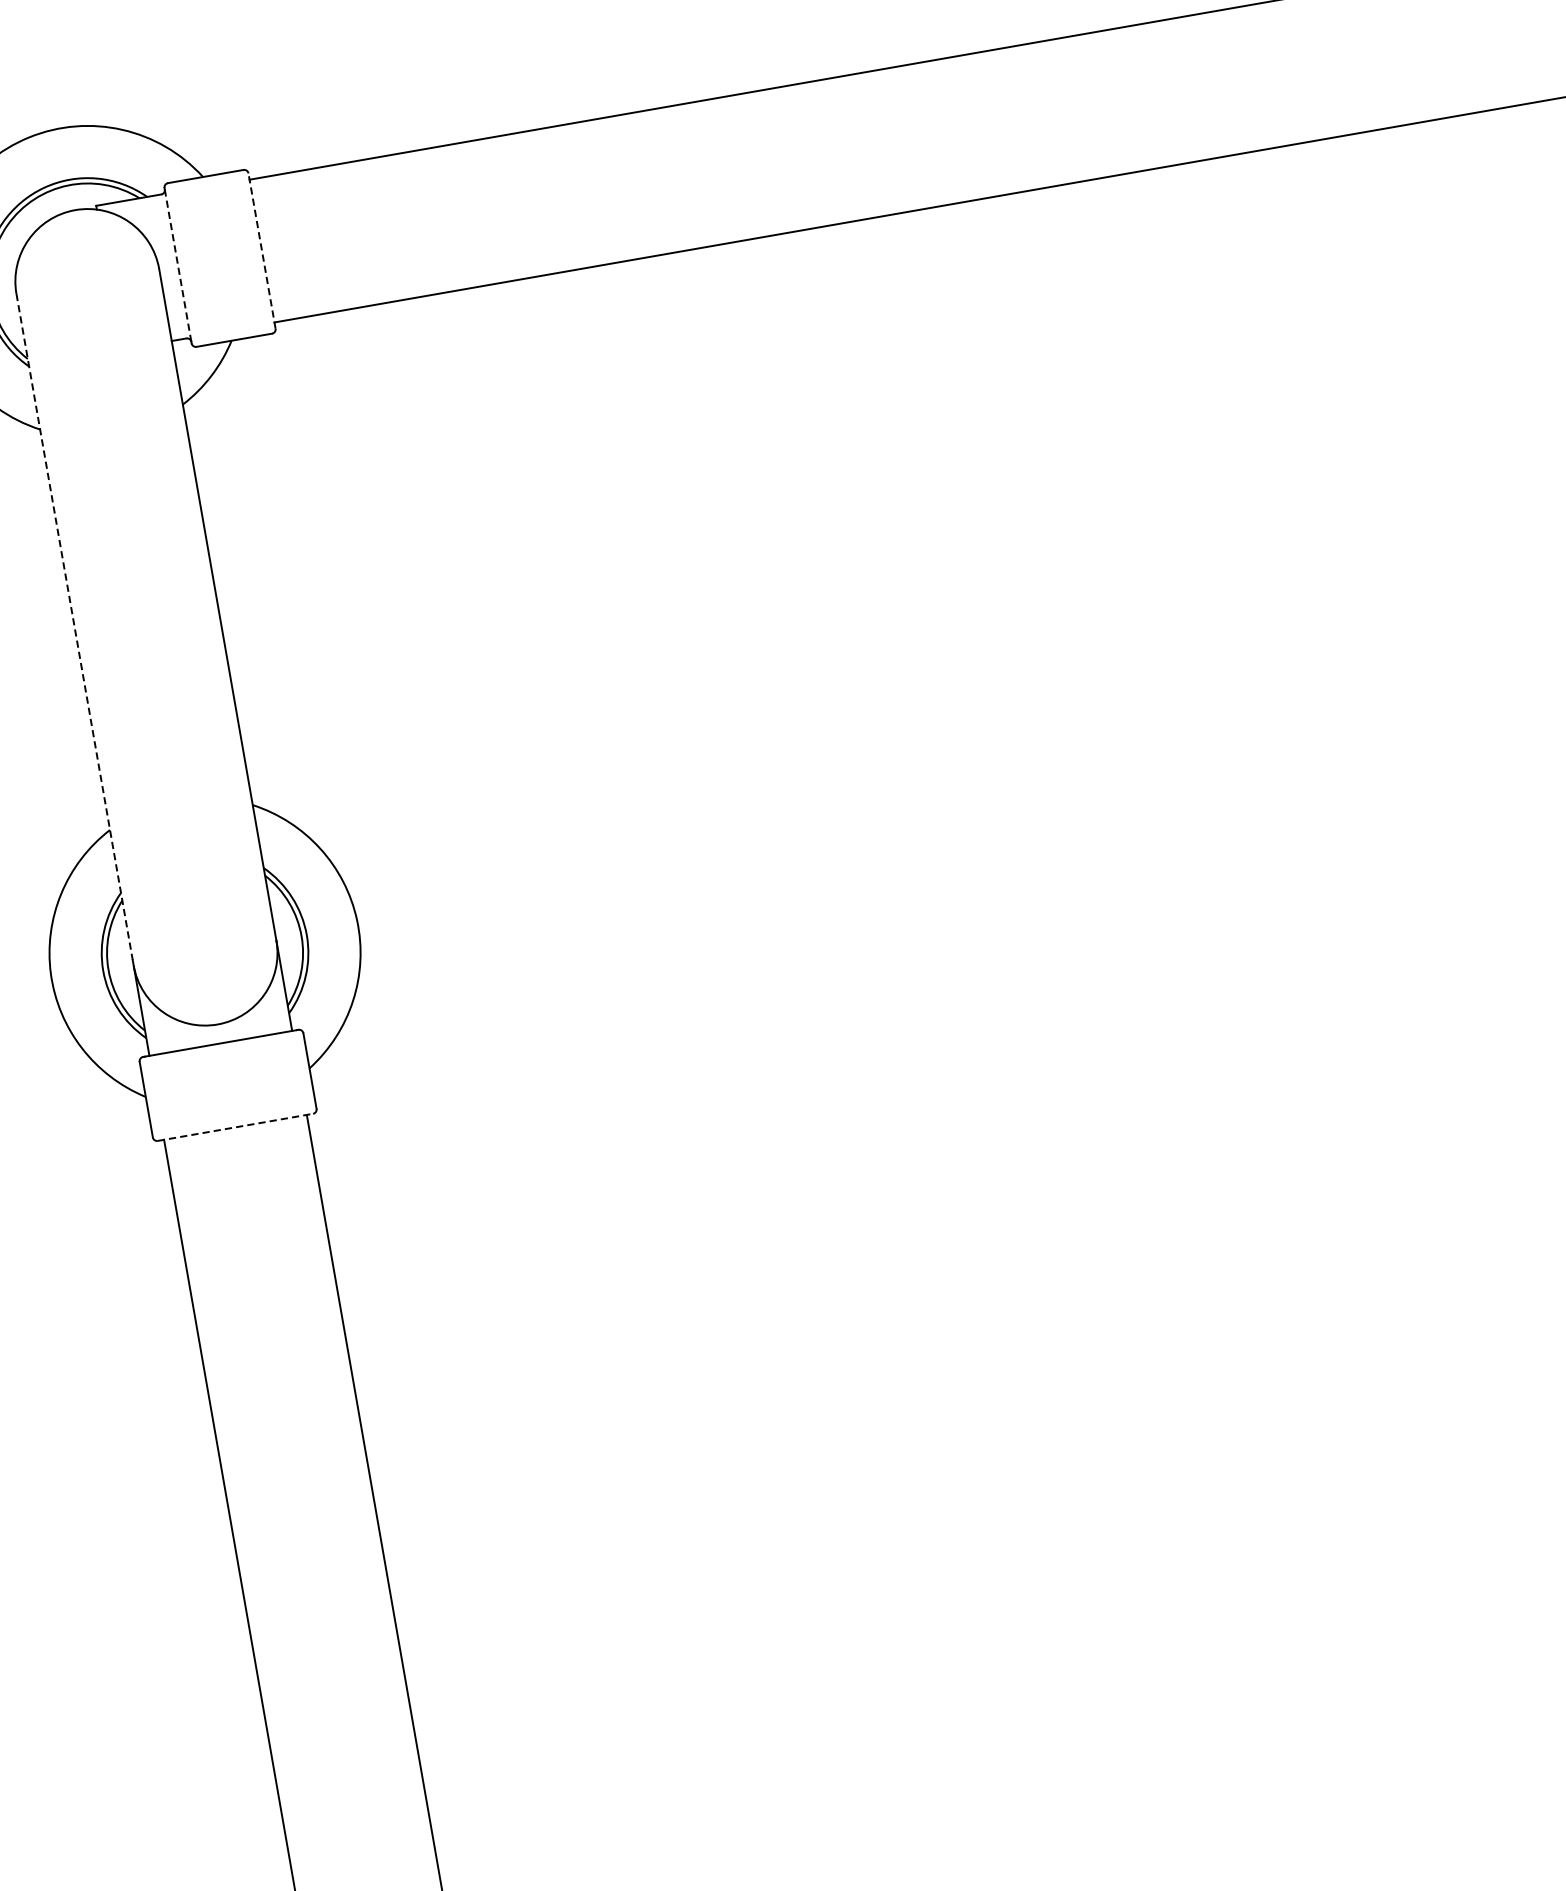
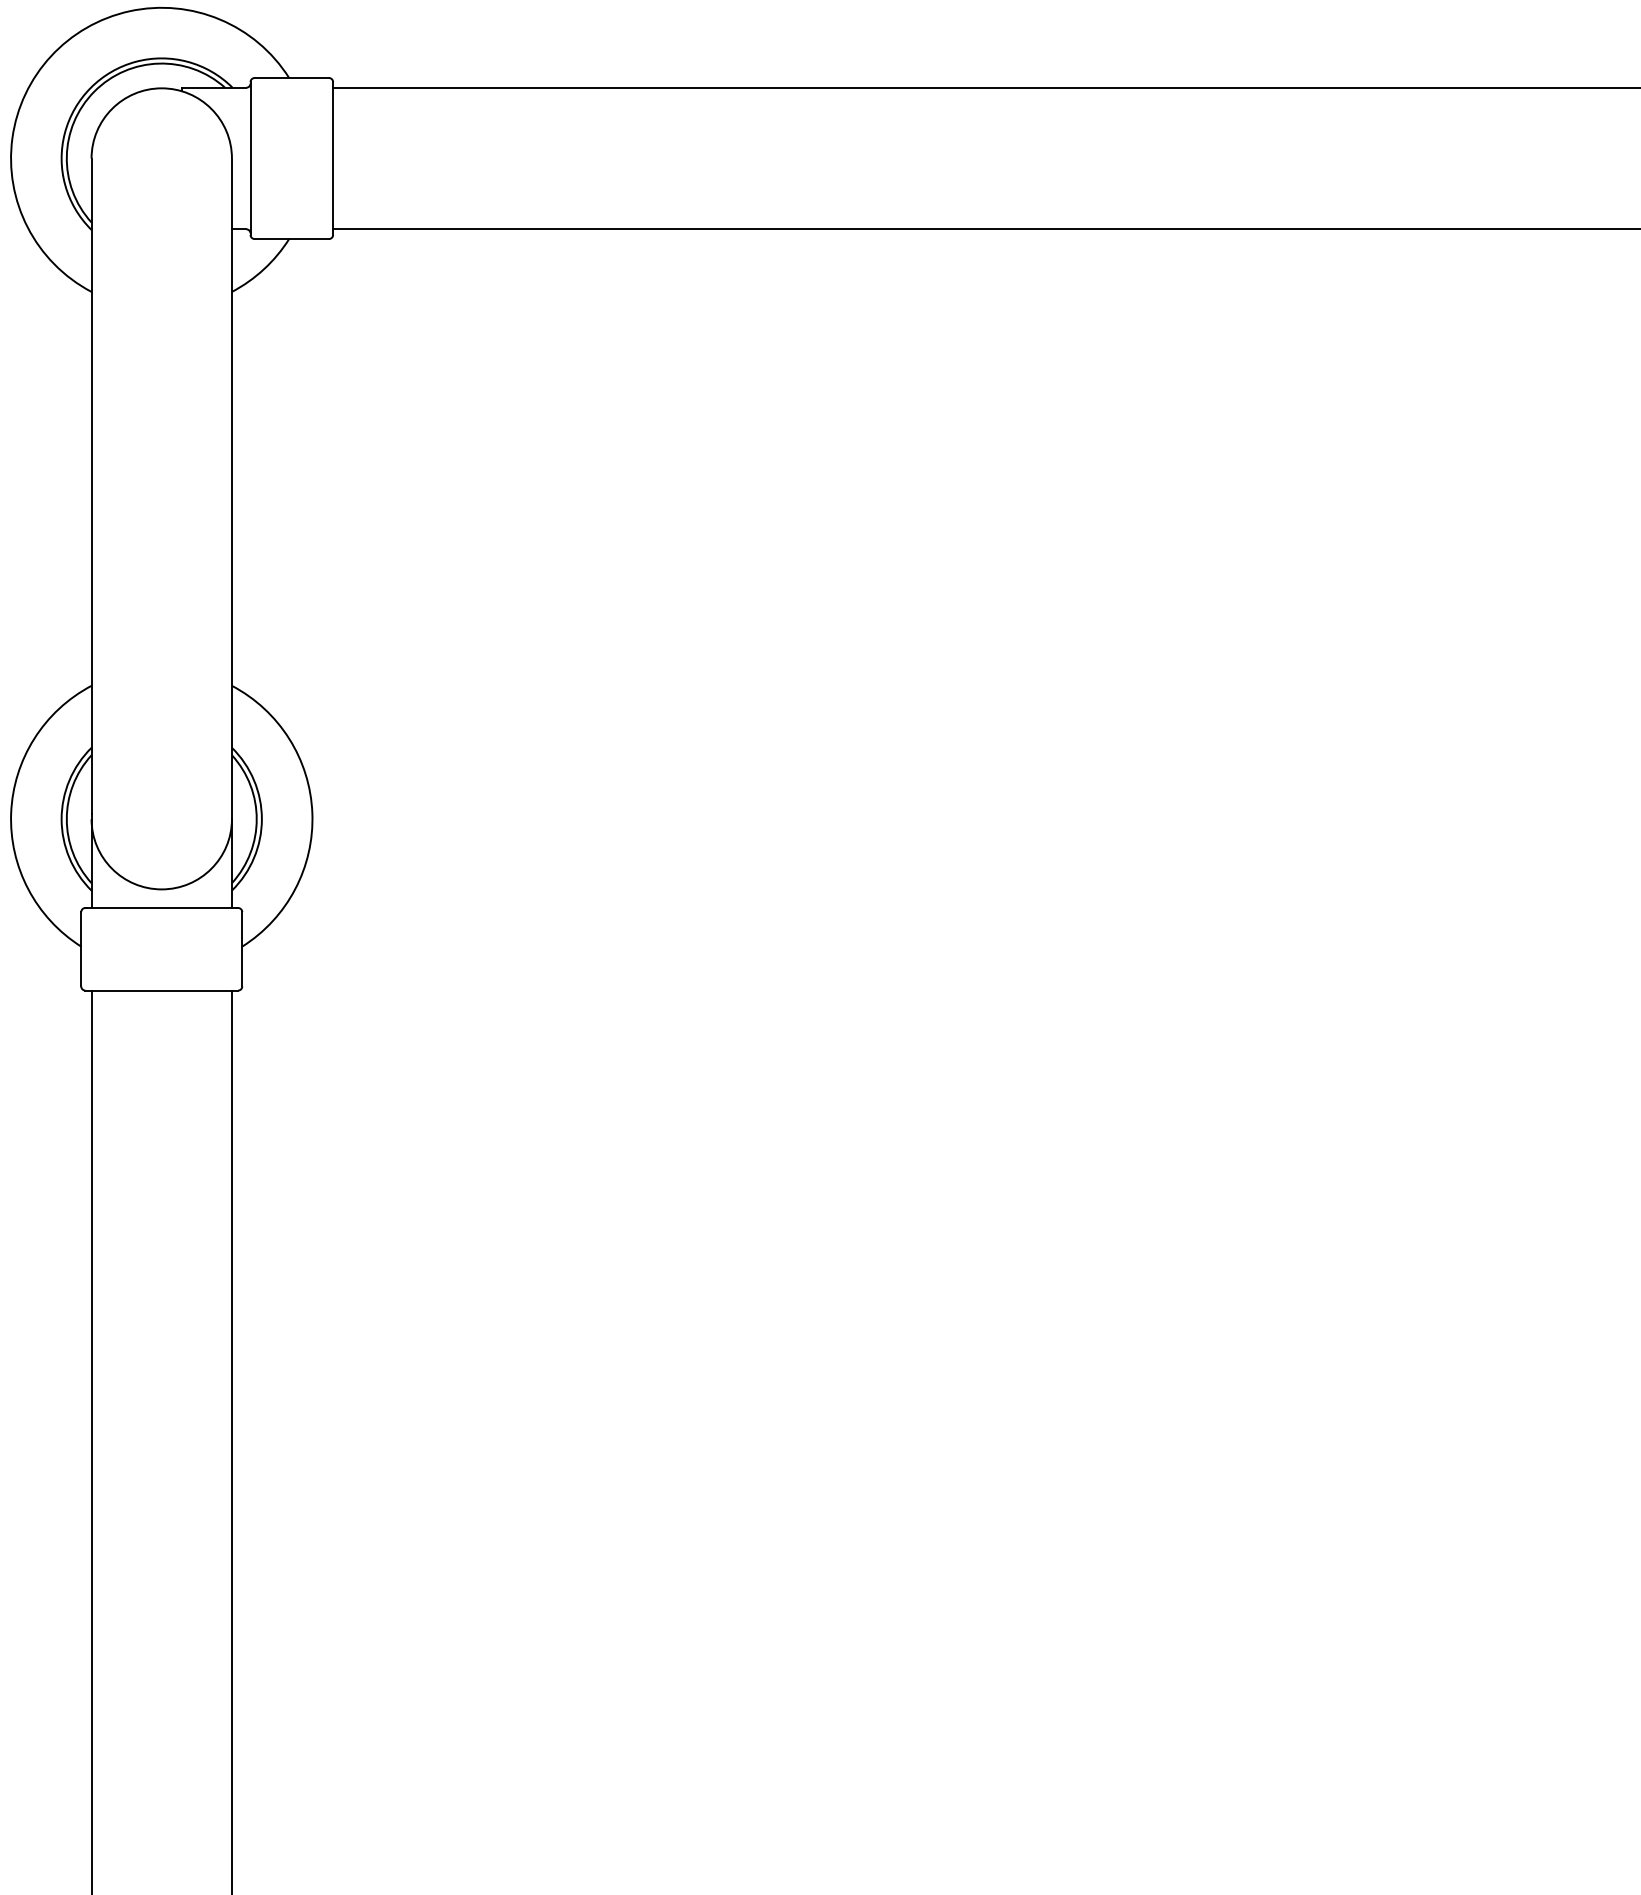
line: (262, 250) -> (333, 158), dashed -> solid
line: (178, 265) -> (250, 158), dashed -> solid
line: (74, 627) -> (91, 486), dashed -> solid
line: (236, 1127) -> (162, 990), dashed -> solid

